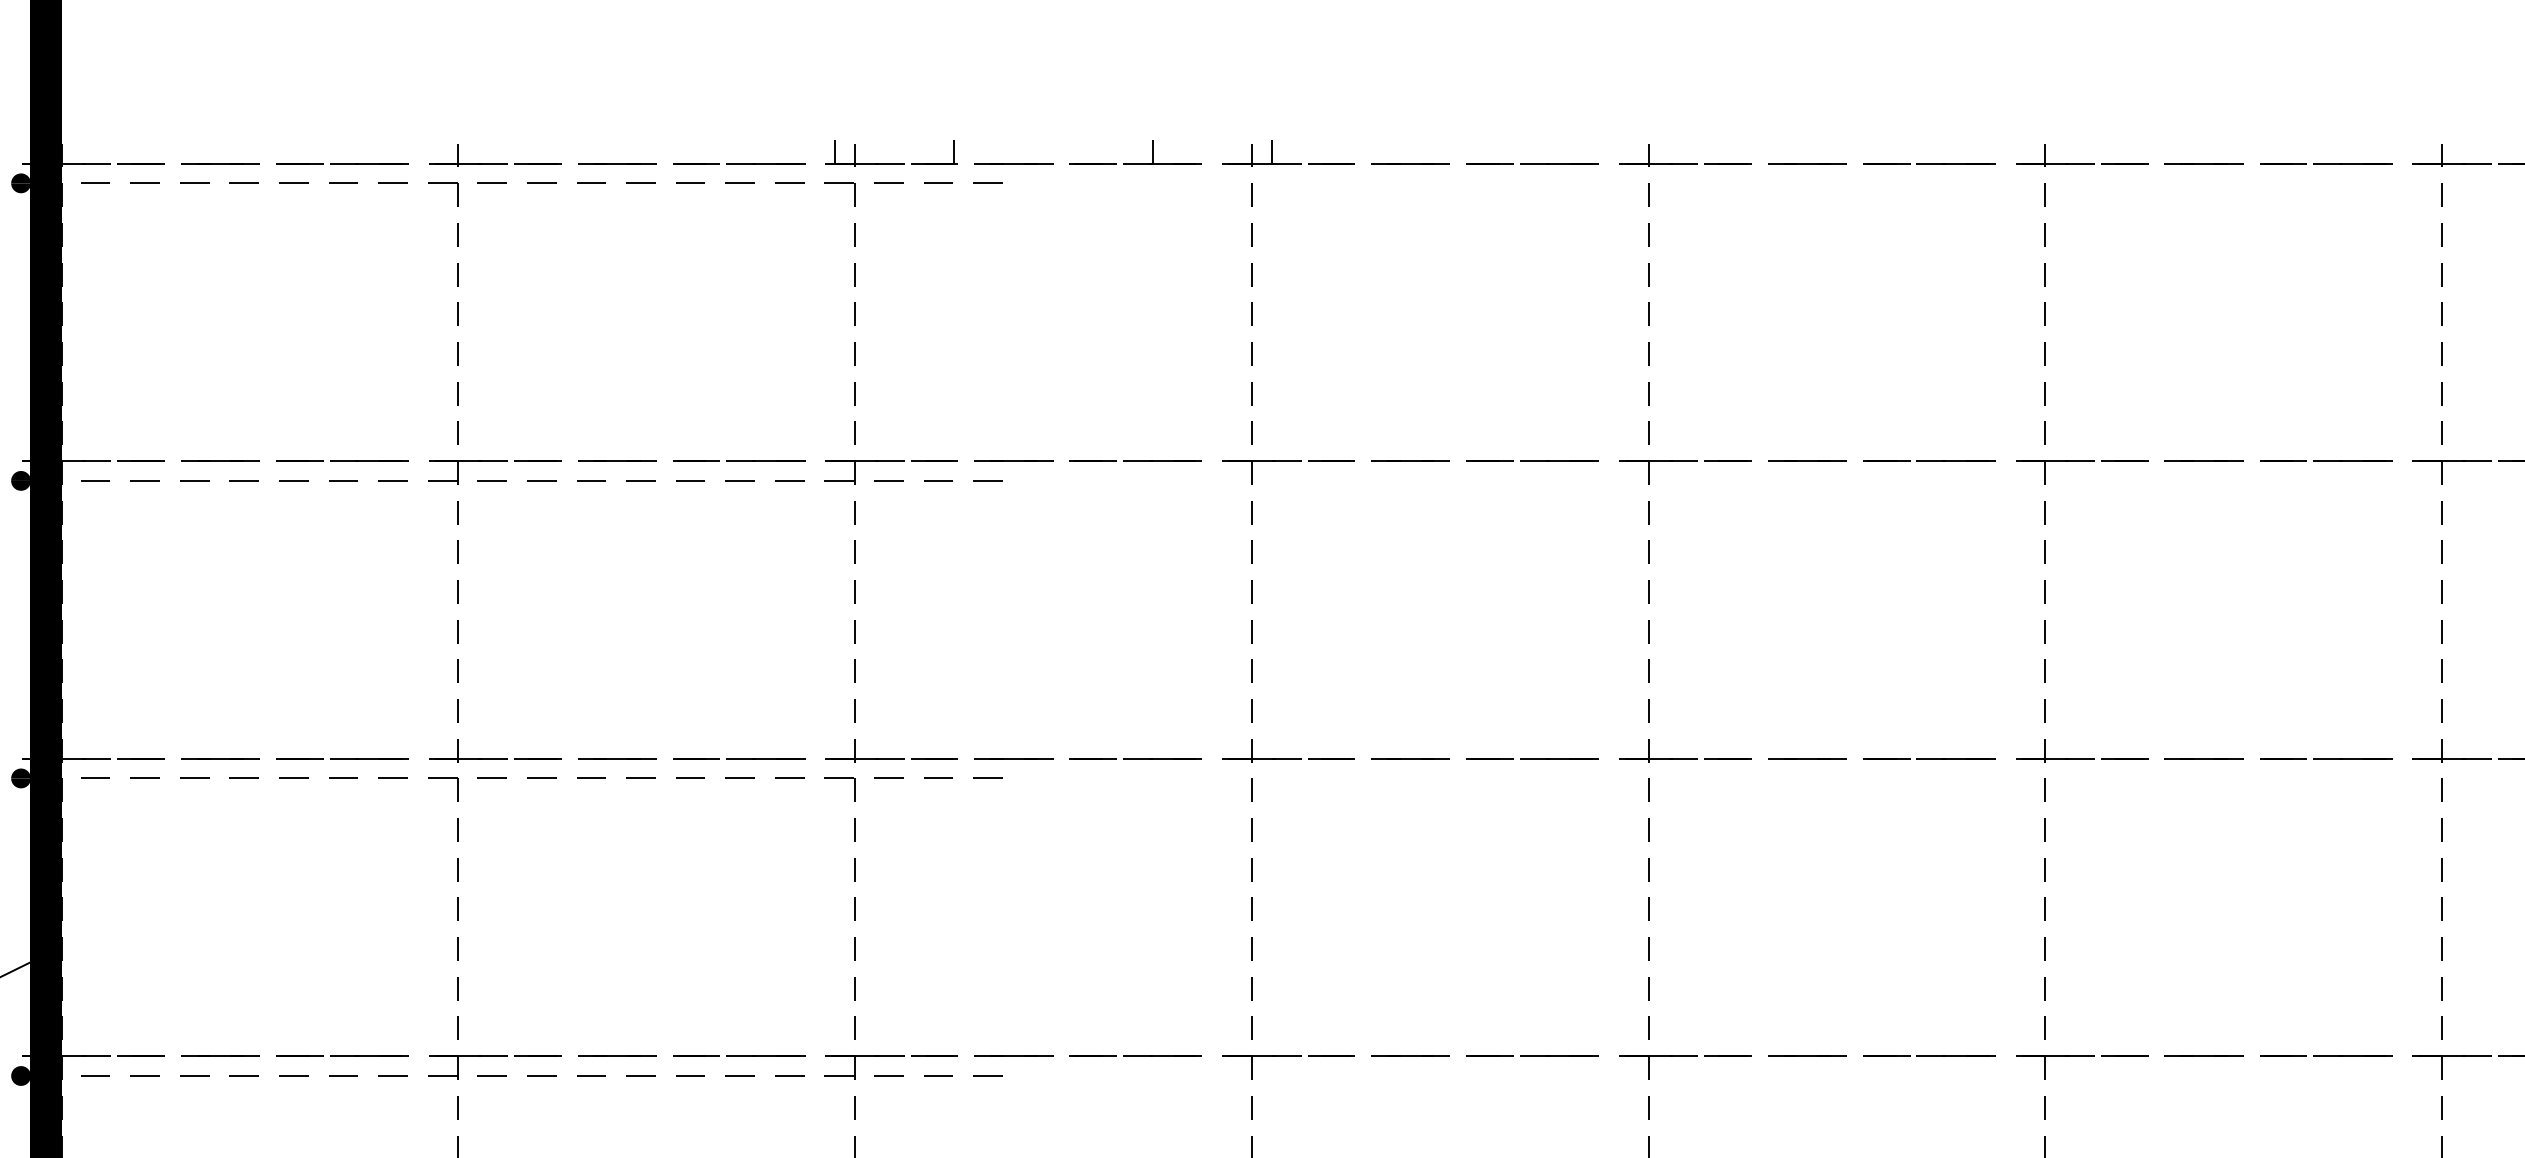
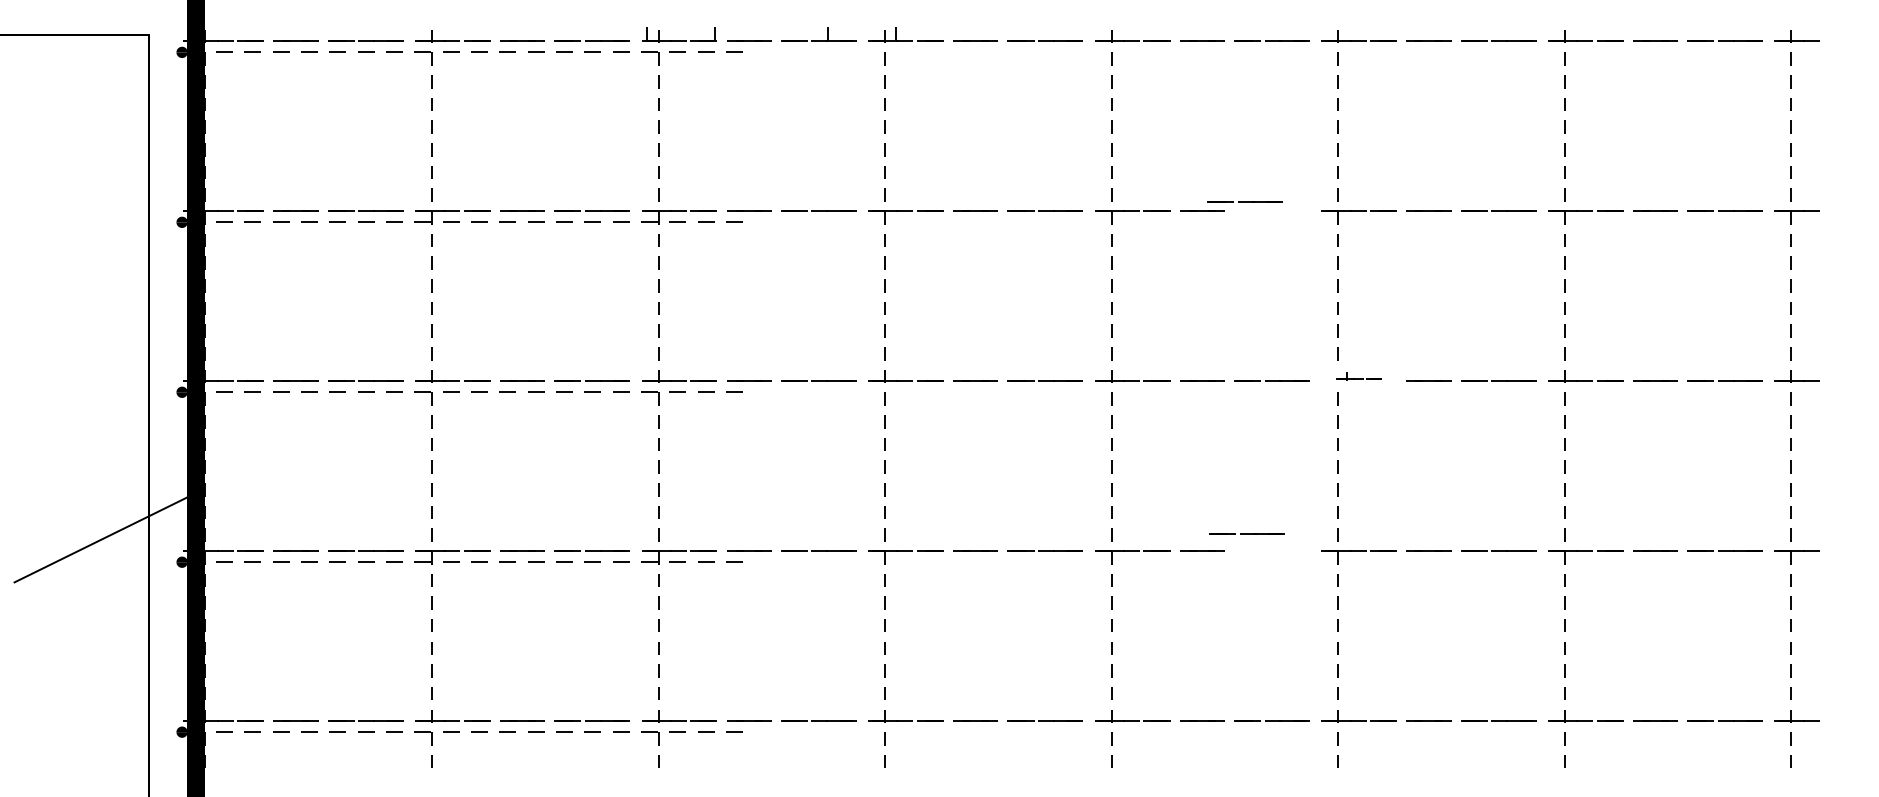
line: (1928, 460) -> (1244, 201), moved
part: (2080, 750) -> (1358, 376), size x0.6
line: (1928, 1055) -> (1246, 533), moved

